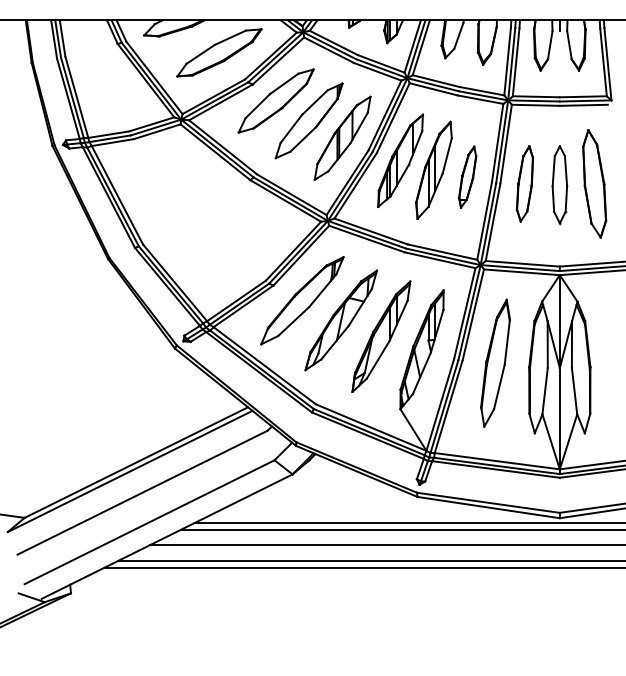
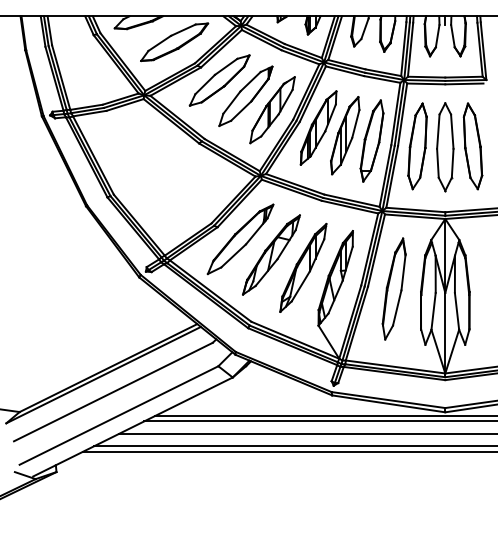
part: (467, 177) -> (371, 141), size x1.67
part: (524, 183) -> (417, 146), size x1.43
part: (559, 184) -> (445, 146), size x1.43

